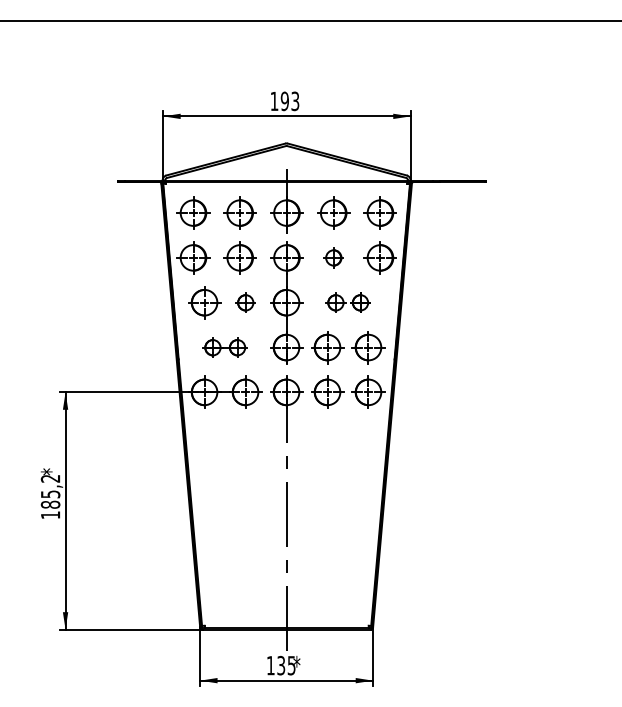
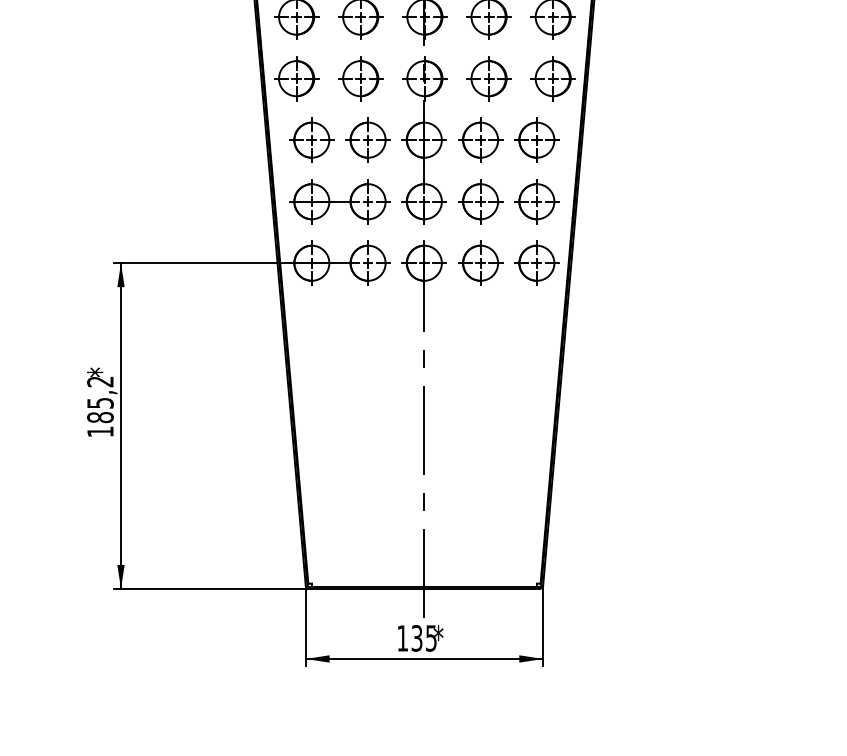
part: (333, 257) -> (488, 78), size x1.67
part: (245, 302) -> (367, 139), size x1.67
part: (348, 302) -> (509, 139), size x1.67
part: (225, 347) -> (340, 201), size x1.67

